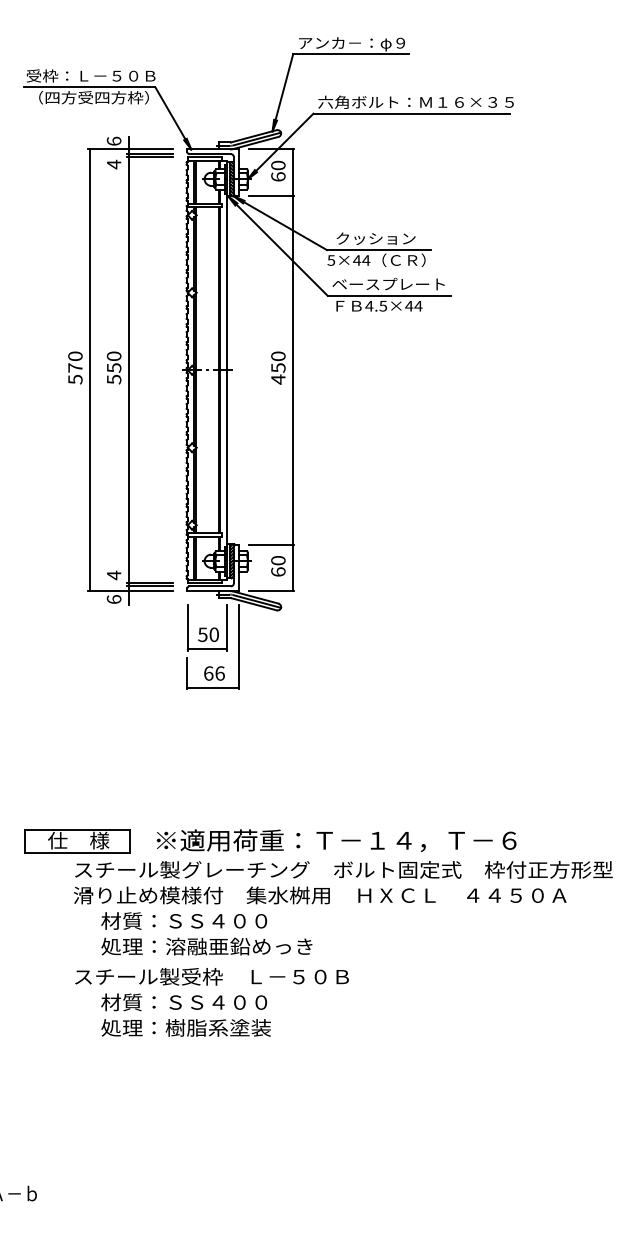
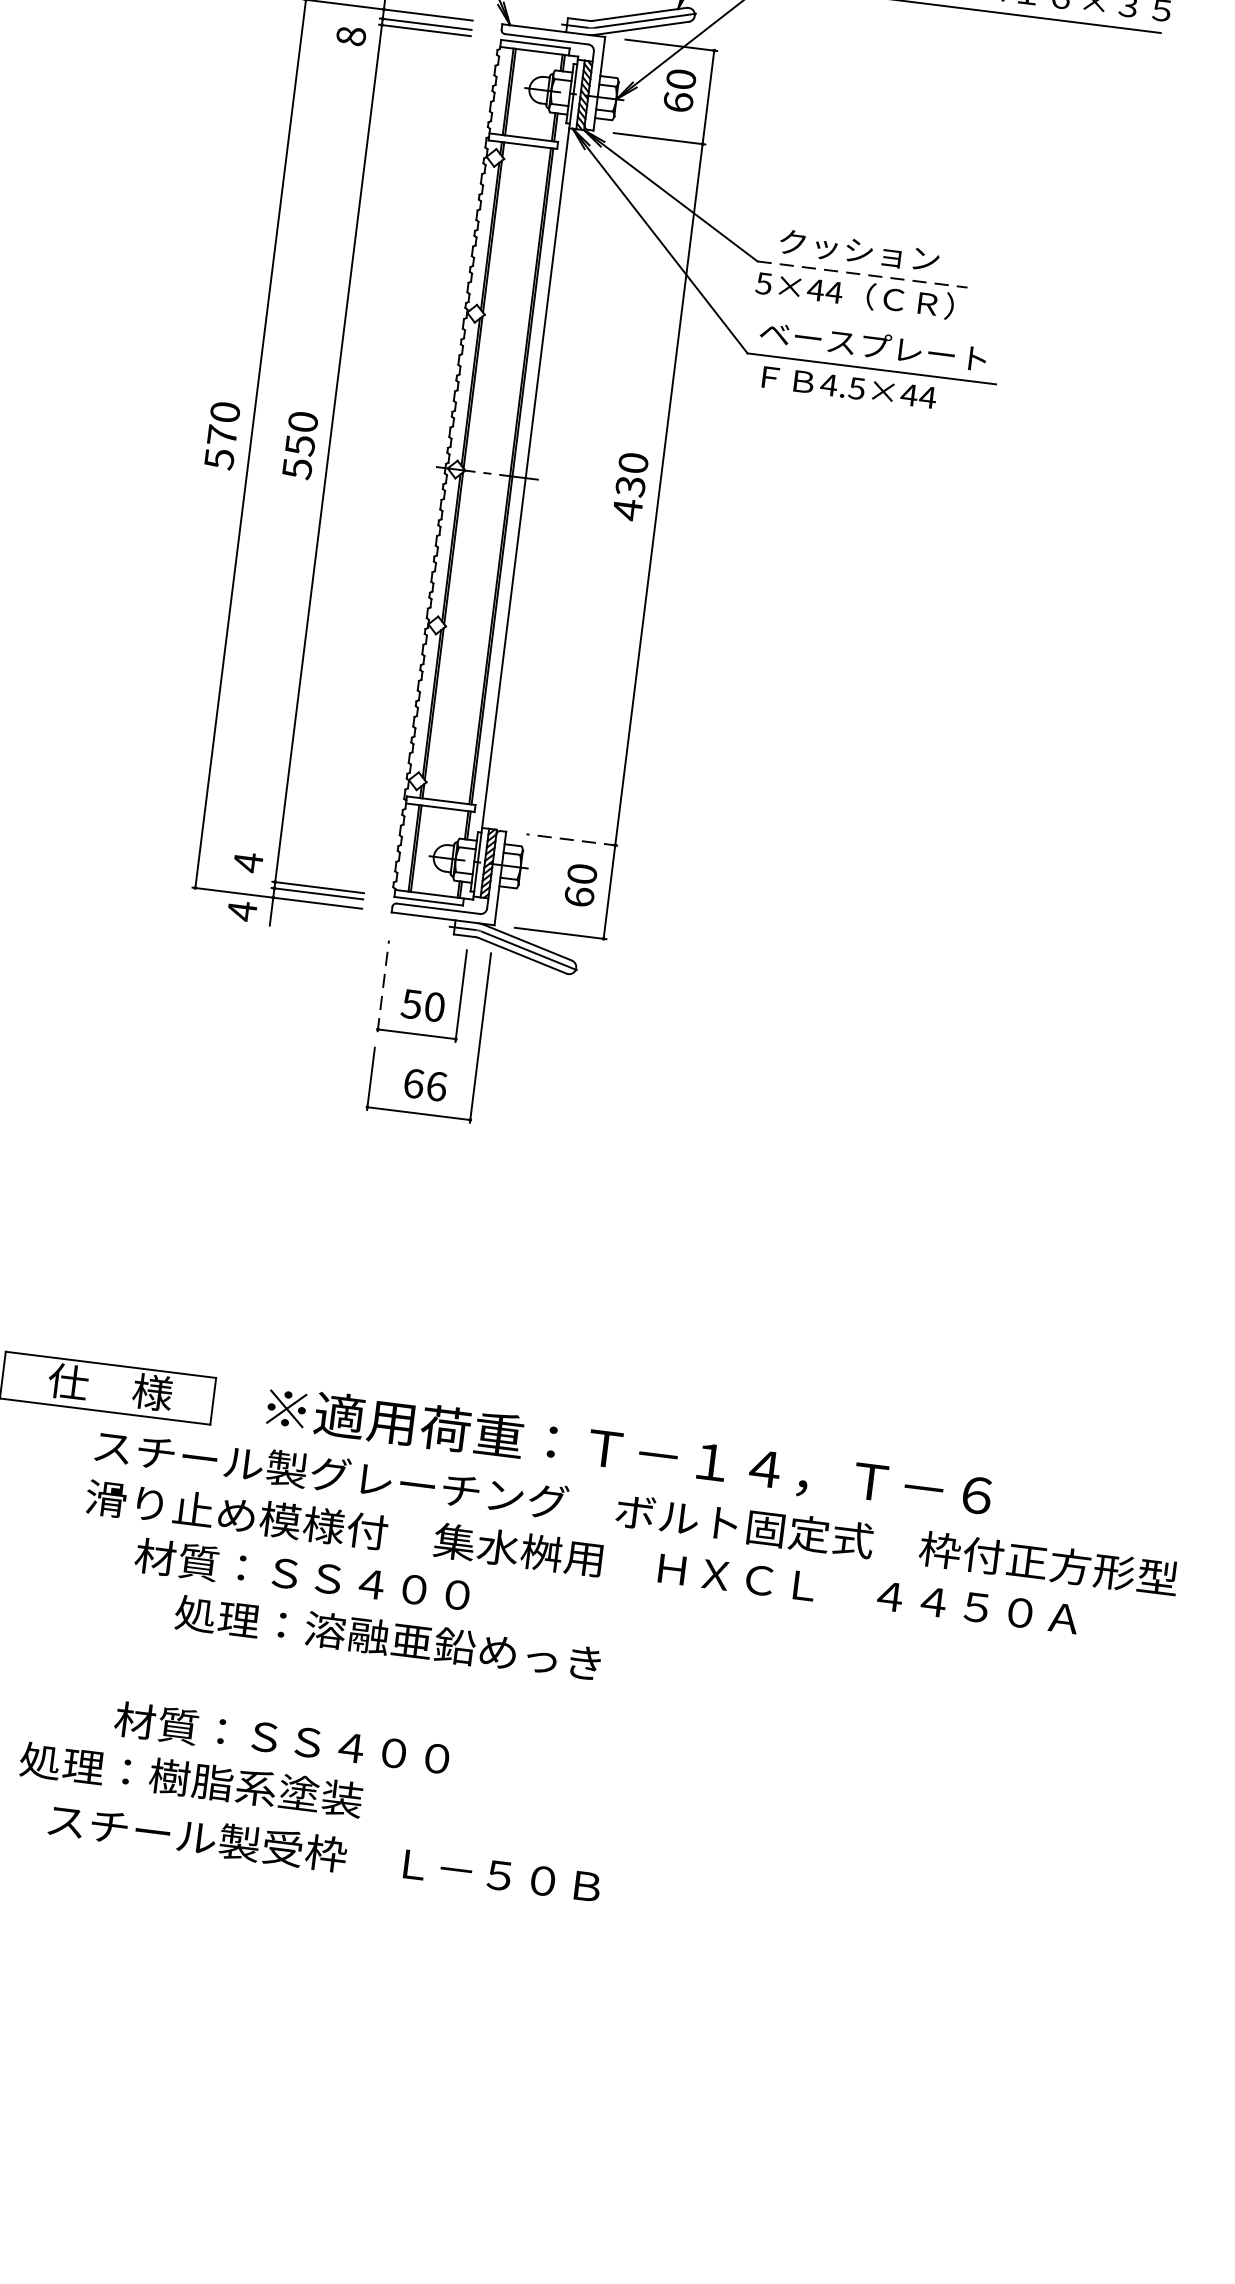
text: (113, 164) -> (349, 35), 4 -> 8
line: (379, 250) -> (863, 275), solid -> dashed
text: (277, 367) -> (628, 485), 450 -> 430
line: (271, 544) -> (572, 839), solid -> dashed
text: (113, 599) -> (240, 910), 6 -> 4
line: (187, 627) -> (382, 985), solid -> dashed
text: (206, 946) -> (387, 1637), moved
text: (211, 976) -> (323, 1852), moved
text: (185, 1027) -> (190, 1778), moved

